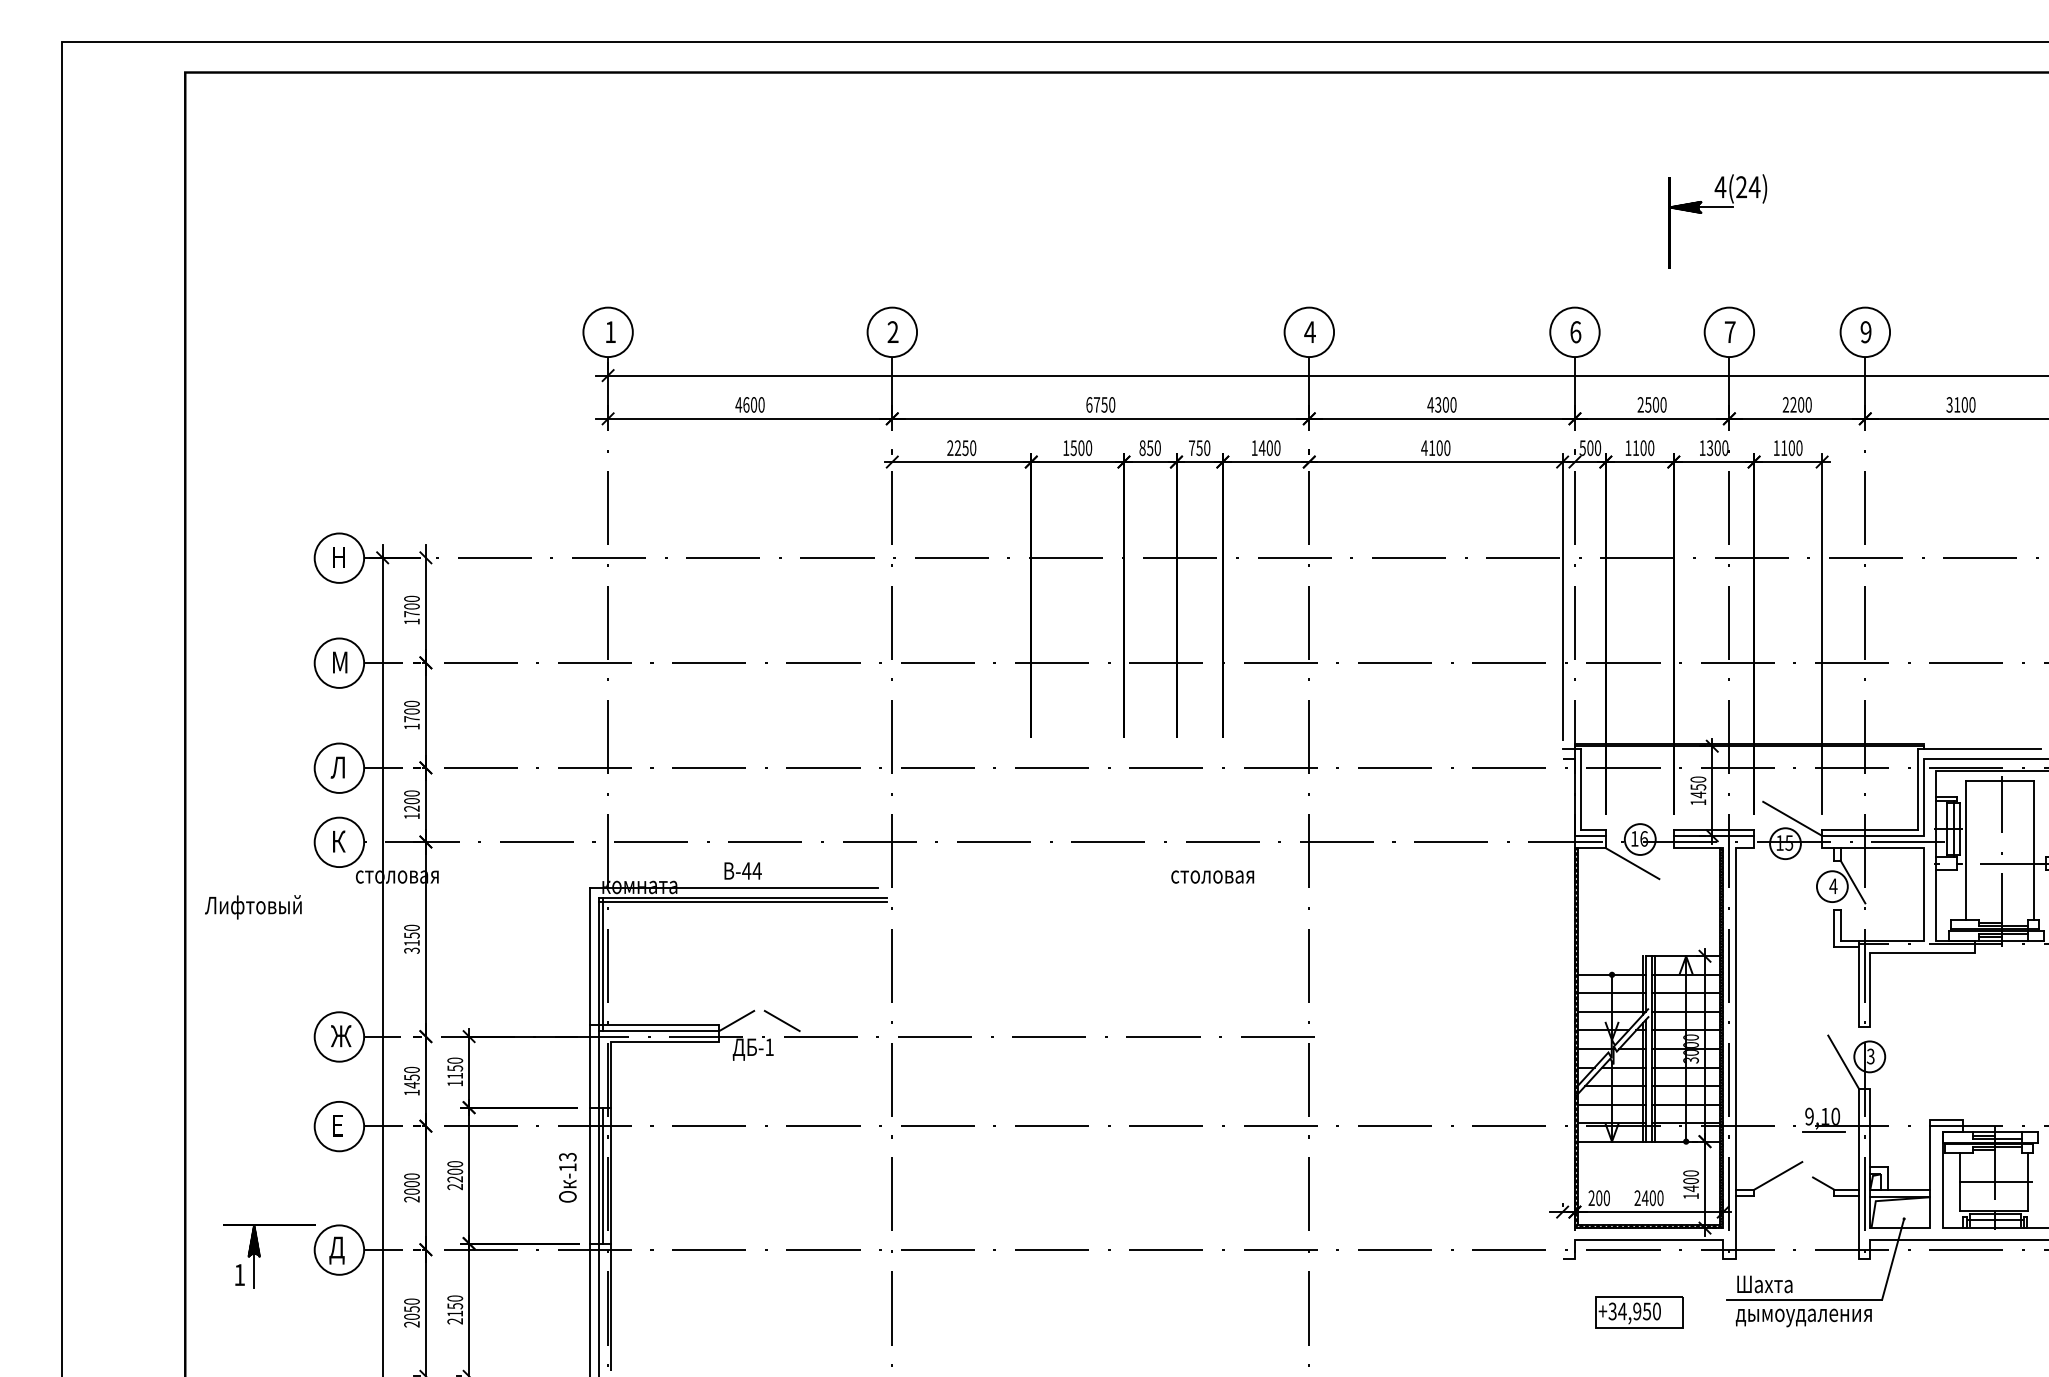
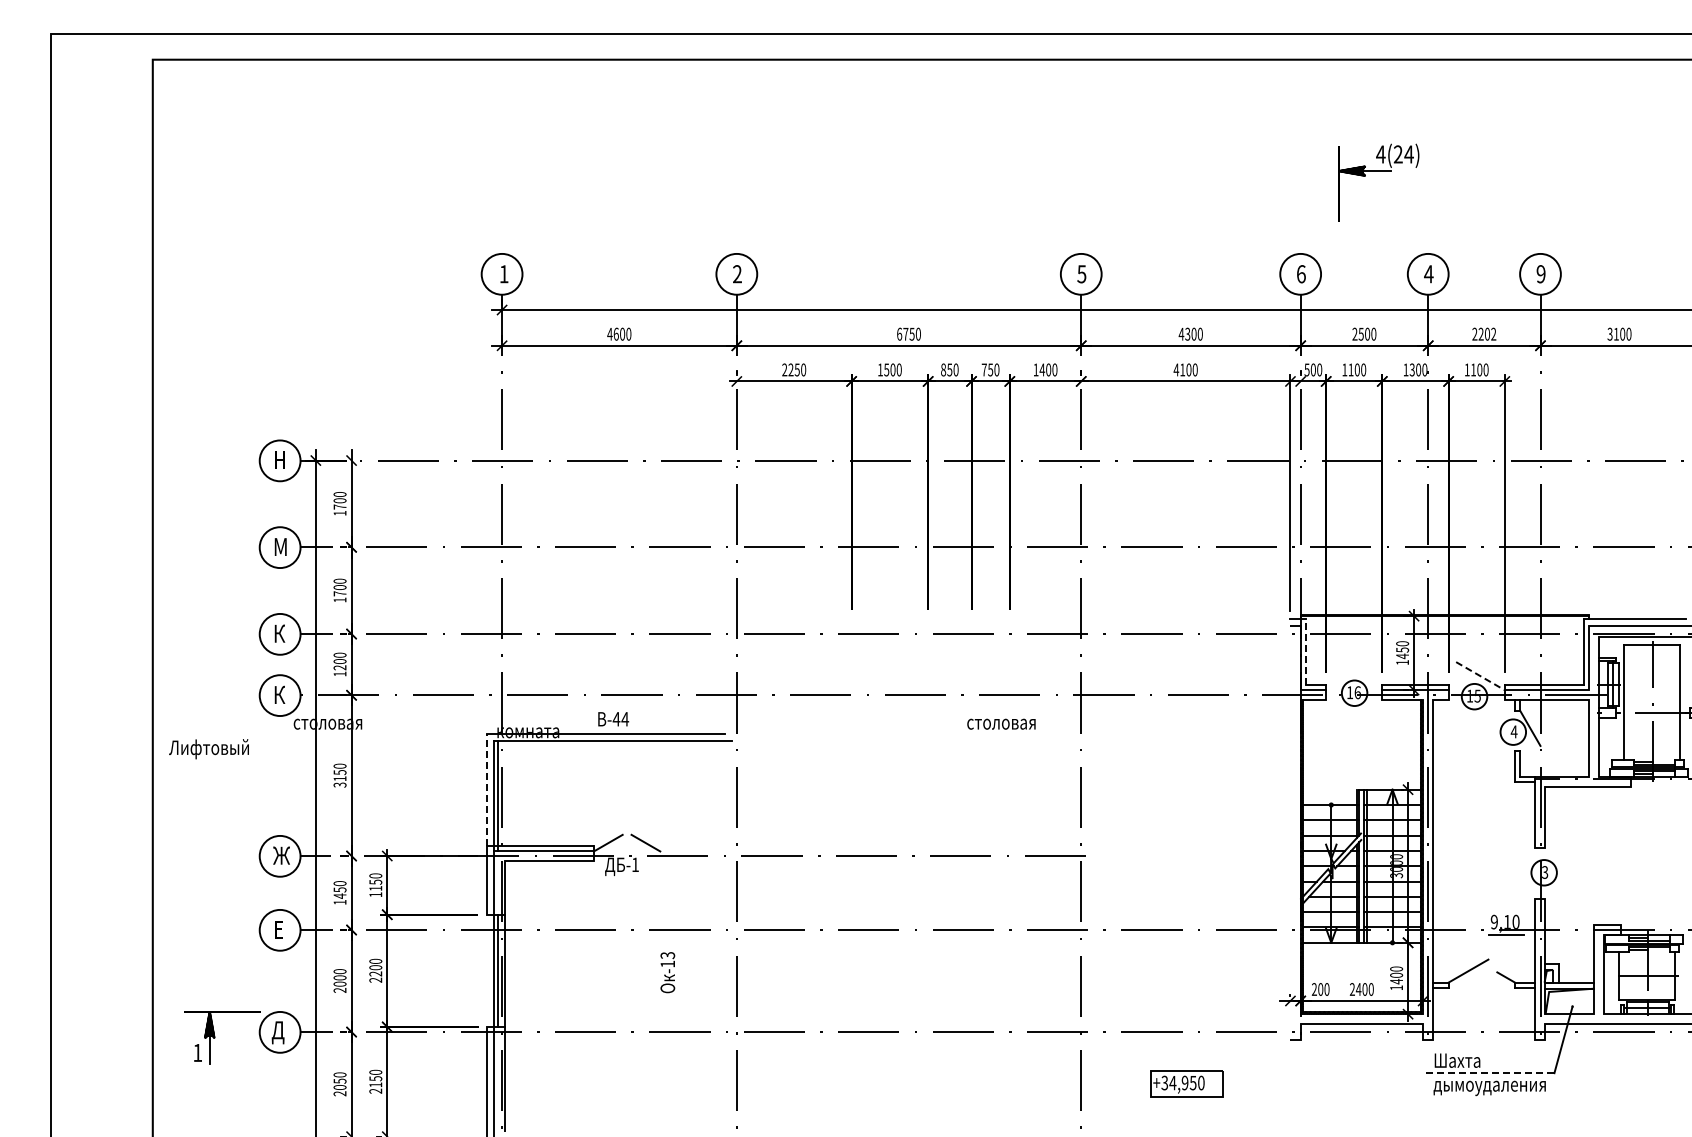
part: (1717, 207) -> (1378, 171), moved
text: (1309, 332) -> (1081, 274), 4 -> 5
text: (1729, 332) -> (1428, 274), 7 -> 4
text: (1808, 405) -> (1493, 334), 2200 -> 2202
text: (338, 767) -> (279, 633), Л -> К
line: (1580, 788) -> (1305, 651), solid -> dashed
line: (1792, 819) -> (1480, 676), solid -> dashed
line: (1632, 862) -> (1348, 712), removed
line: (743, 901) -> (613, 744), removed
line: (589, 956) -> (486, 789), solid -> dashed
line: (1843, 1062) -> (1522, 877), removed
line: (589, 1175) -> (486, 970), removed
text: (567, 1177) -> (667, 972), moved
line: (1804, 1299) -> (1490, 1073), solid -> dashed
part: (1638, 1312) -> (1186, 1083), moved

